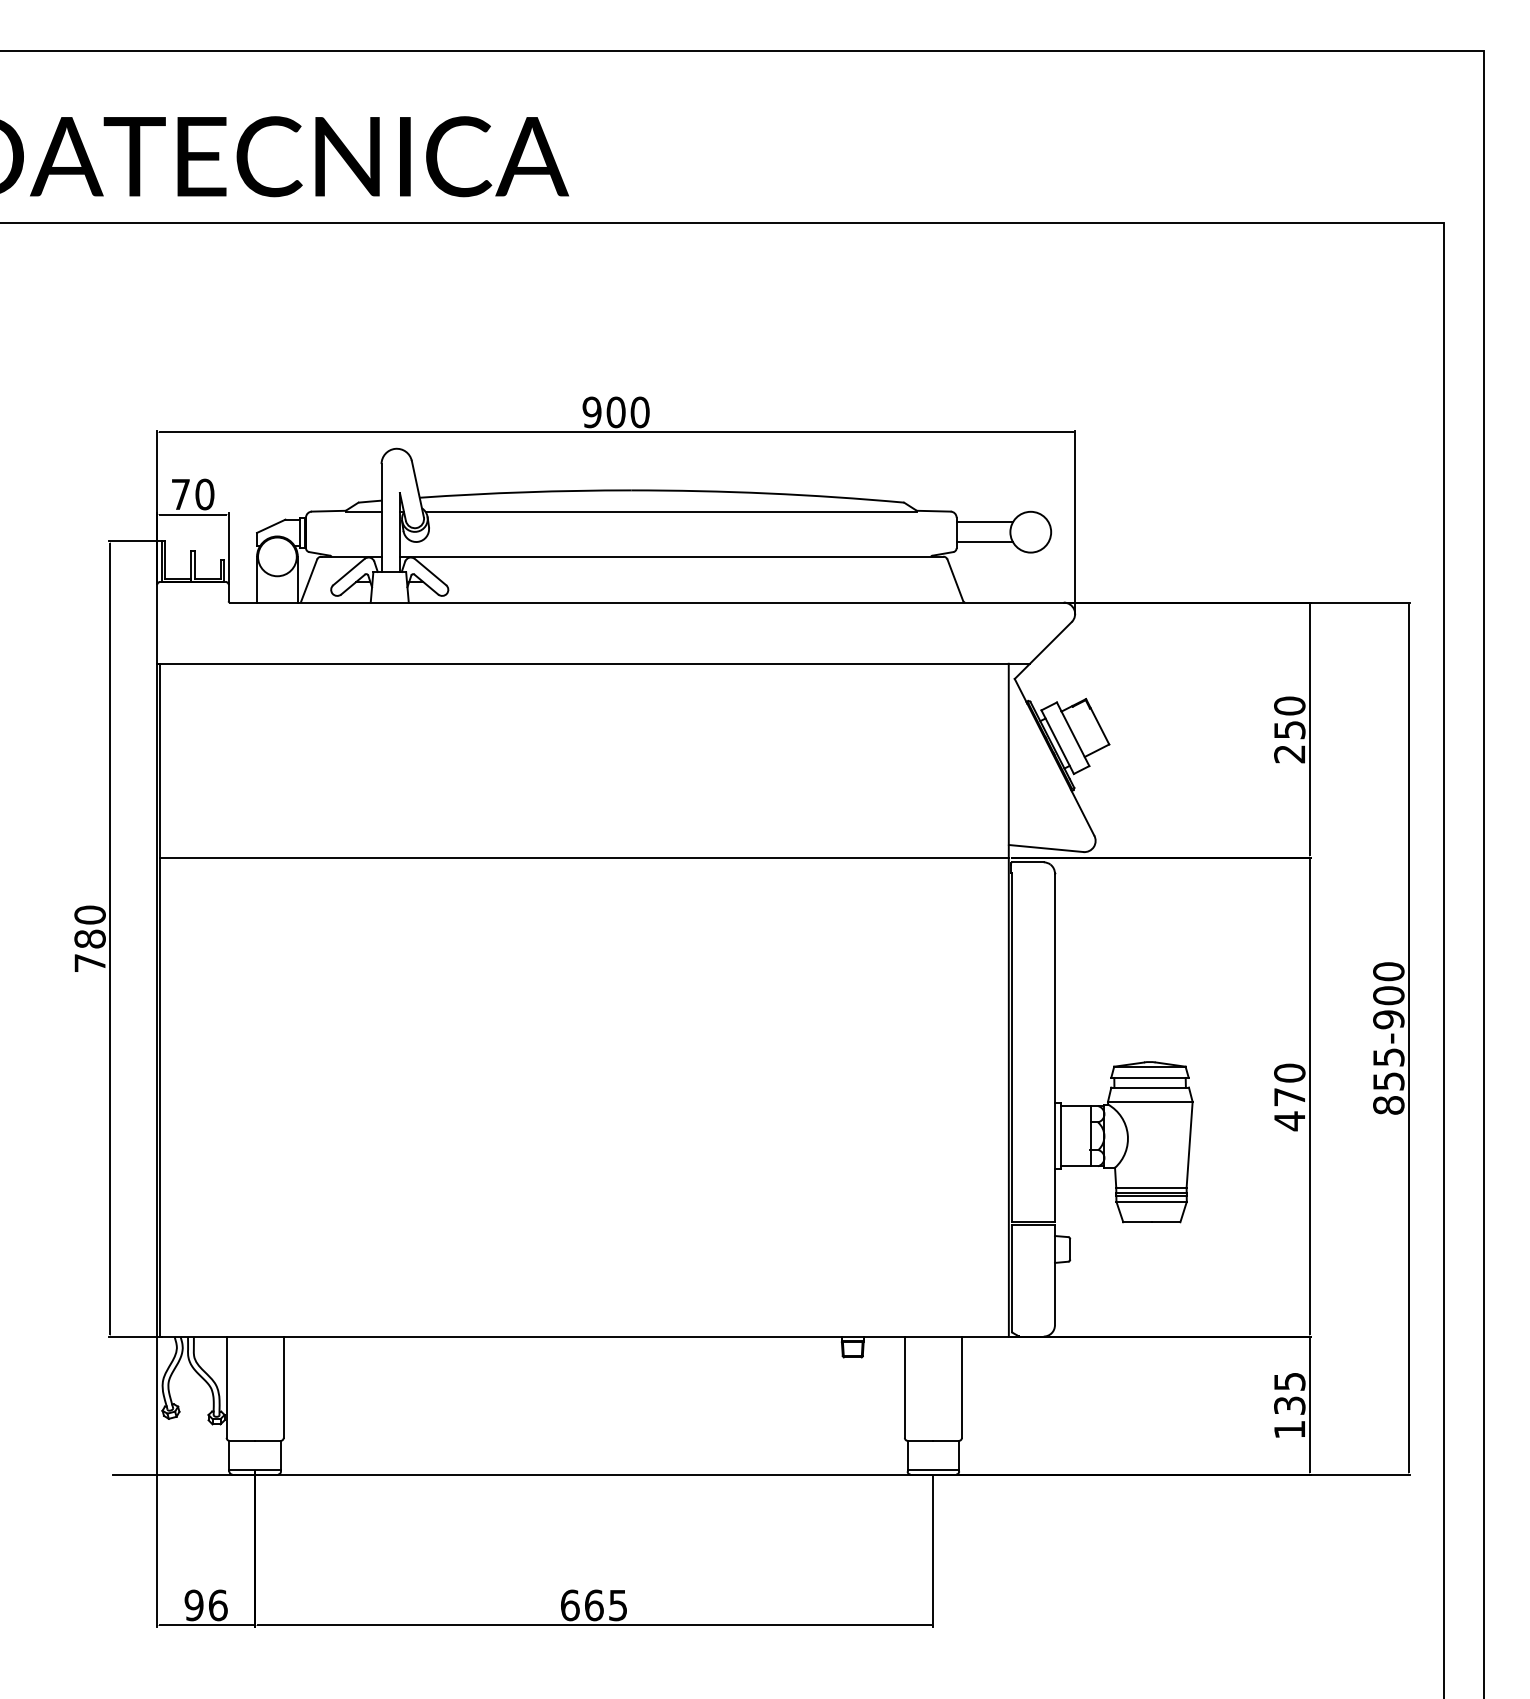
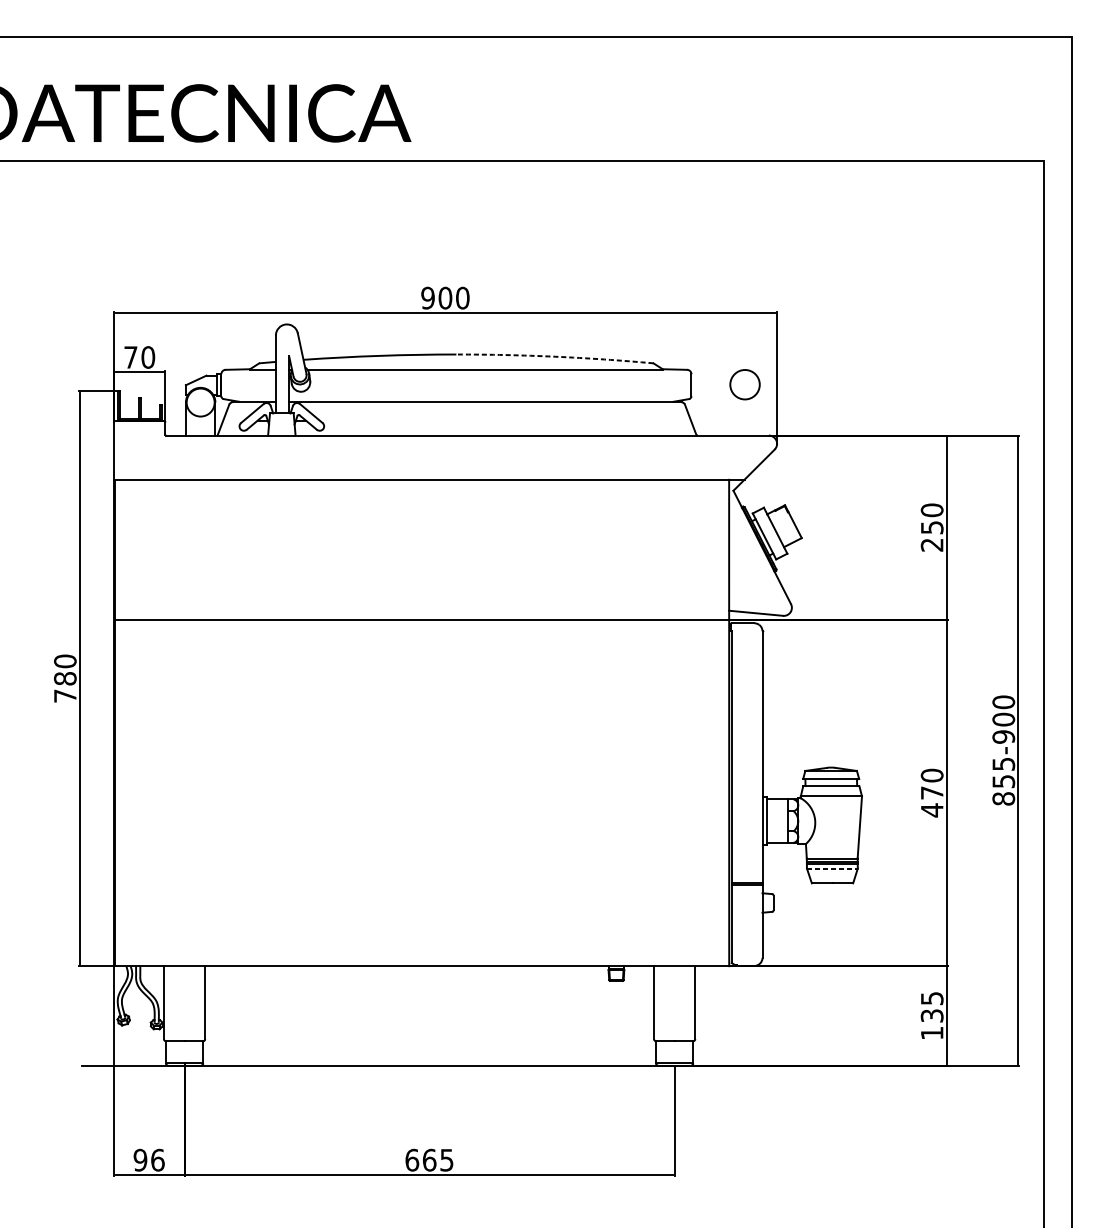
arc: (767, 493) -> (554, 356), solid -> dashed
line: (984, 522) -> (711, 377), removed
line: (984, 542) -> (711, 392), removed
line: (1152, 1201) -> (833, 868), solid -> dashed

